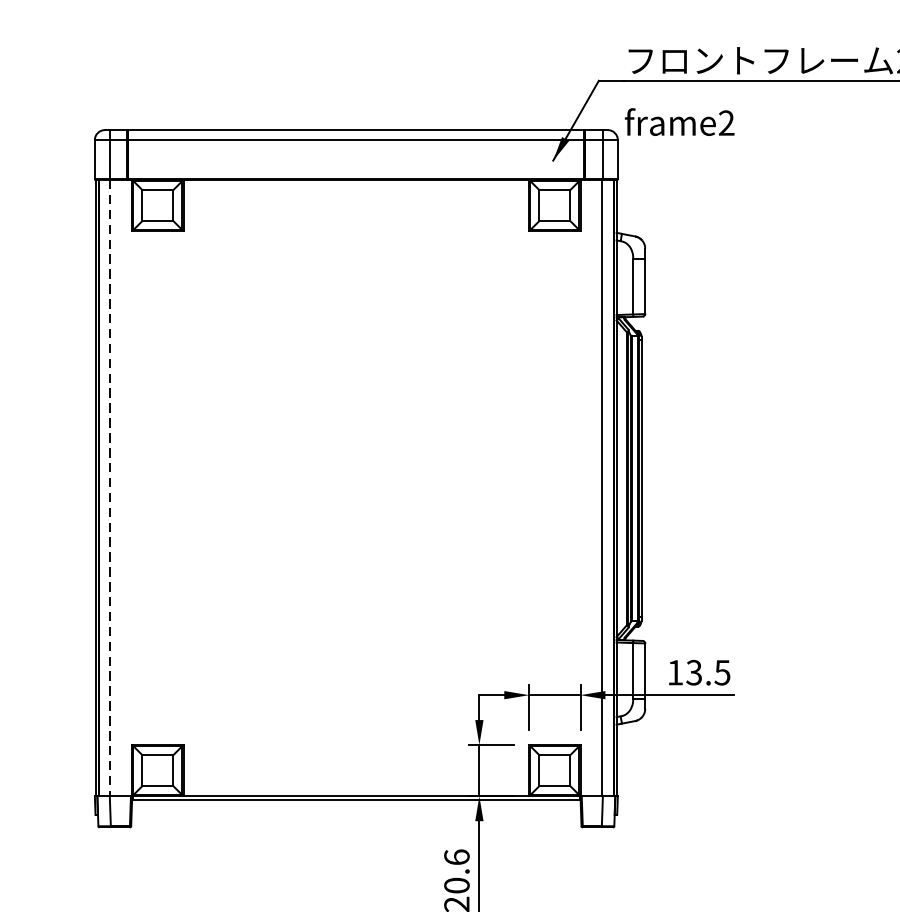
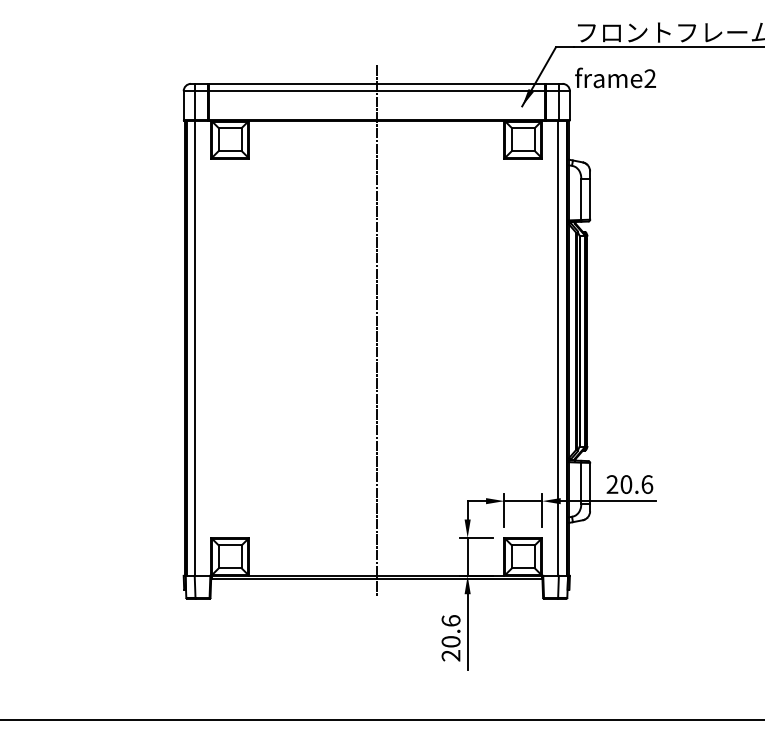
line: (355, 464) -> (376, 330), added
line: (110, 488) -> (195, 348), dashed -> solid
text: (698, 672) -> (629, 484), 13.5 -> 20.6

